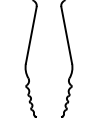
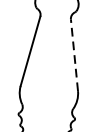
line: (66, 35) -> (74, 55), solid -> dashed

